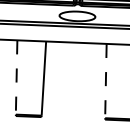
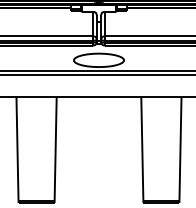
line: (16, 77) -> (17, 149), dashed -> solid
line: (106, 81) -> (142, 149), dashed -> solid

